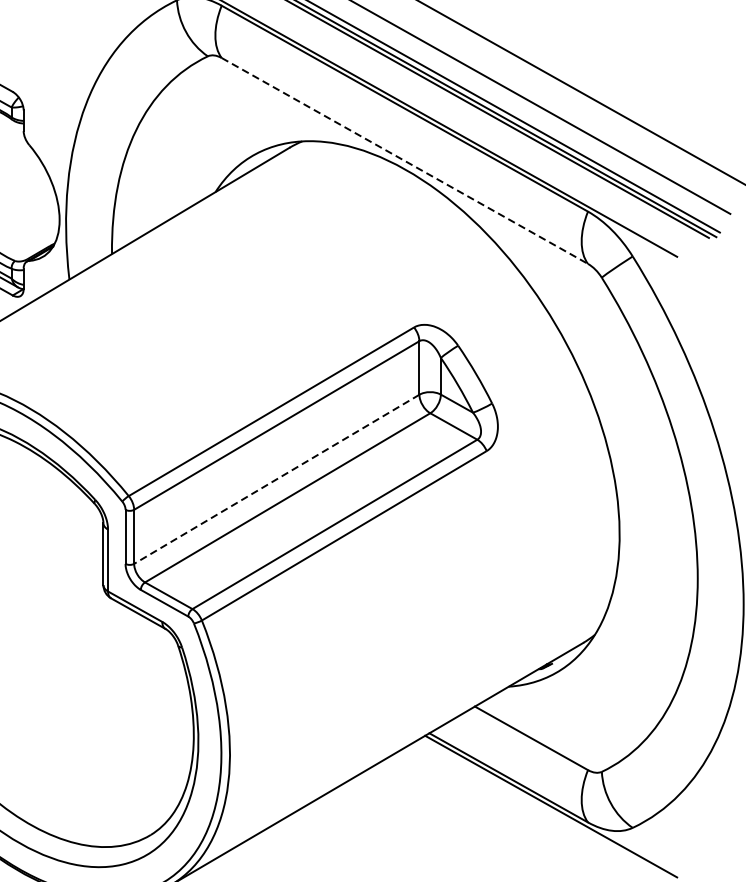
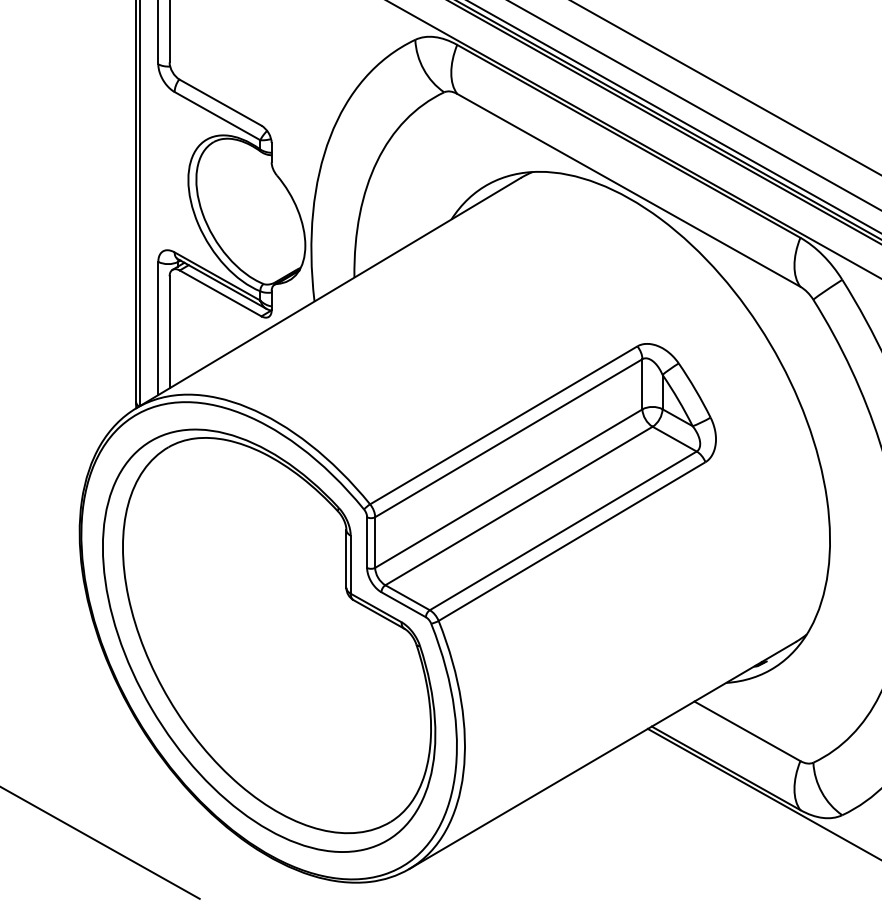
line: (404, 161) -> (628, 190), dashed -> solid
line: (276, 479) -> (508, 488), dashed -> solid

